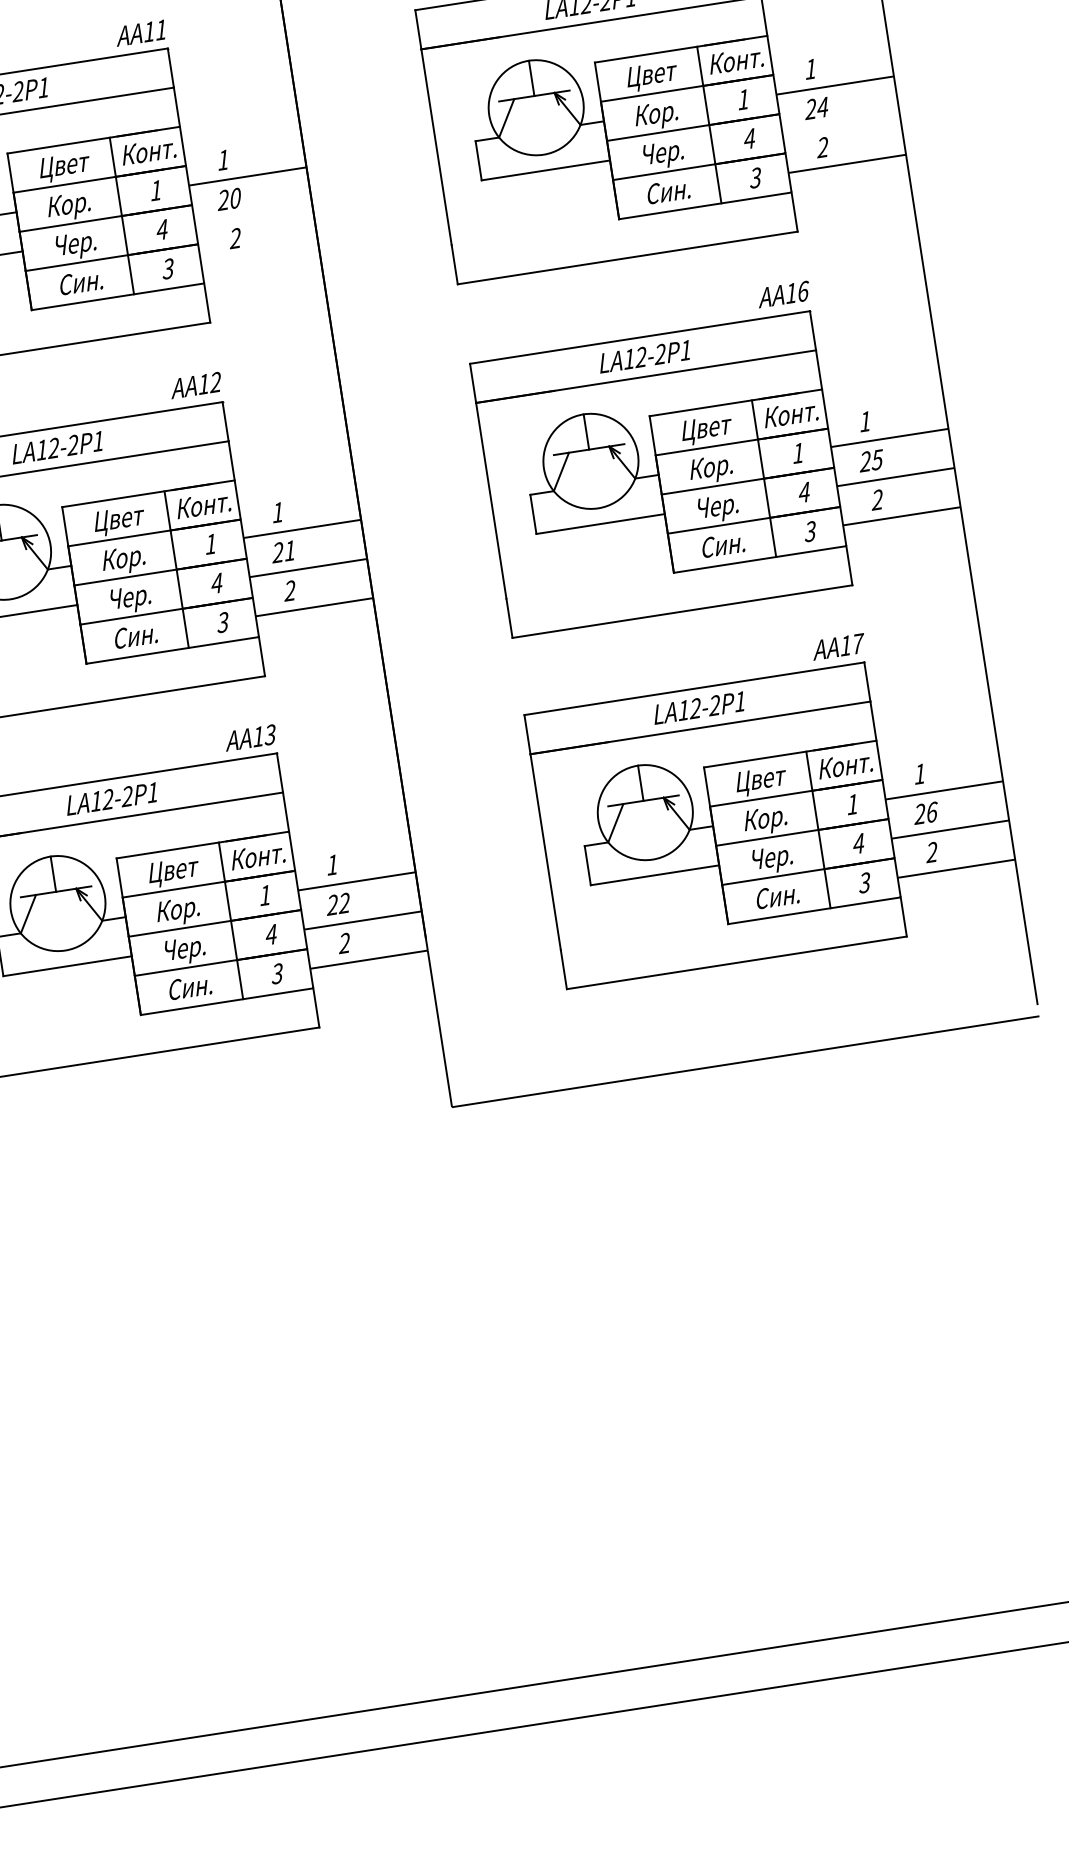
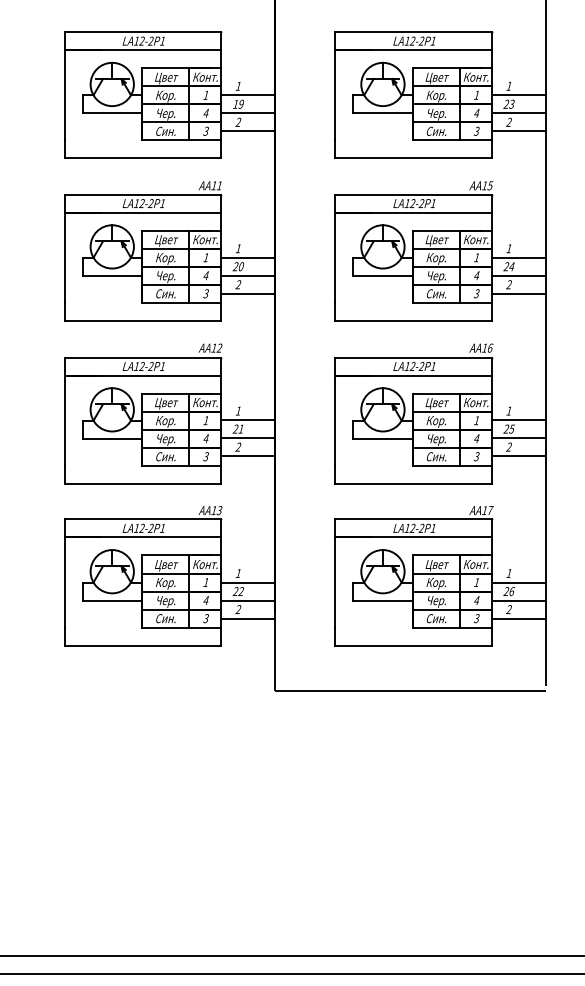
line: (839, 124) -> (518, 275), added
line: (254, 215) -> (248, 275), added
line: (260, 254) -> (248, 293), added

